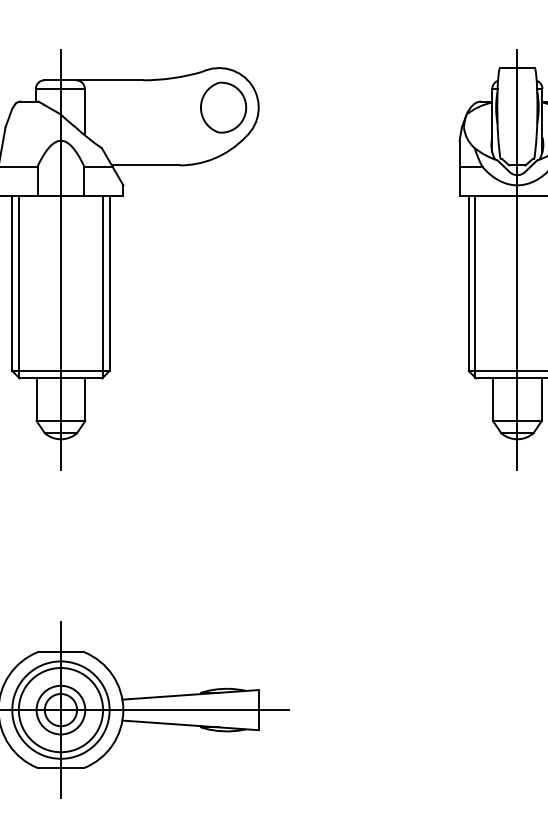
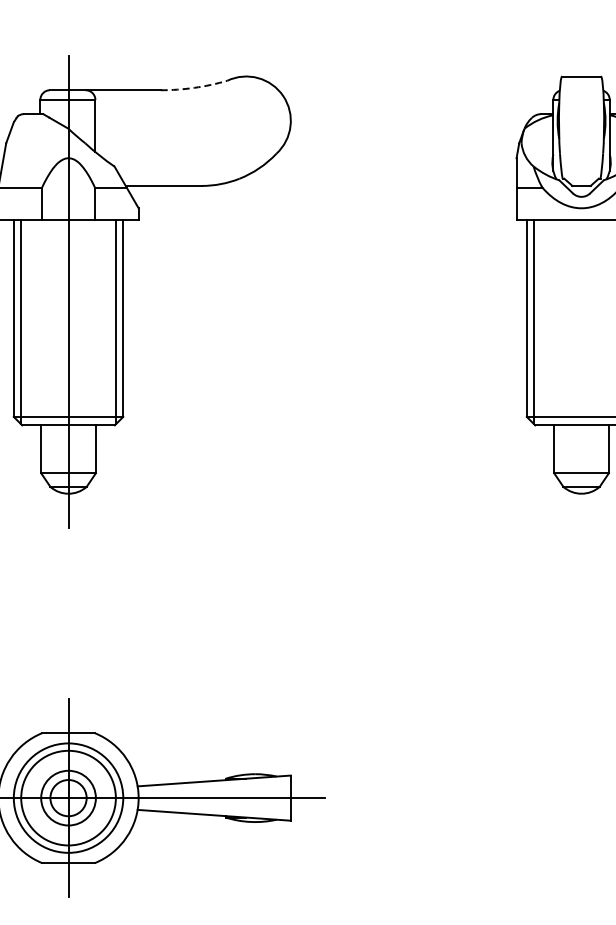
arc: (173, 77) -> (194, 87), solid -> dashed
part: (223, 107) -> (251, 120), removed
line: (517, 259) -> (581, 291), removed

